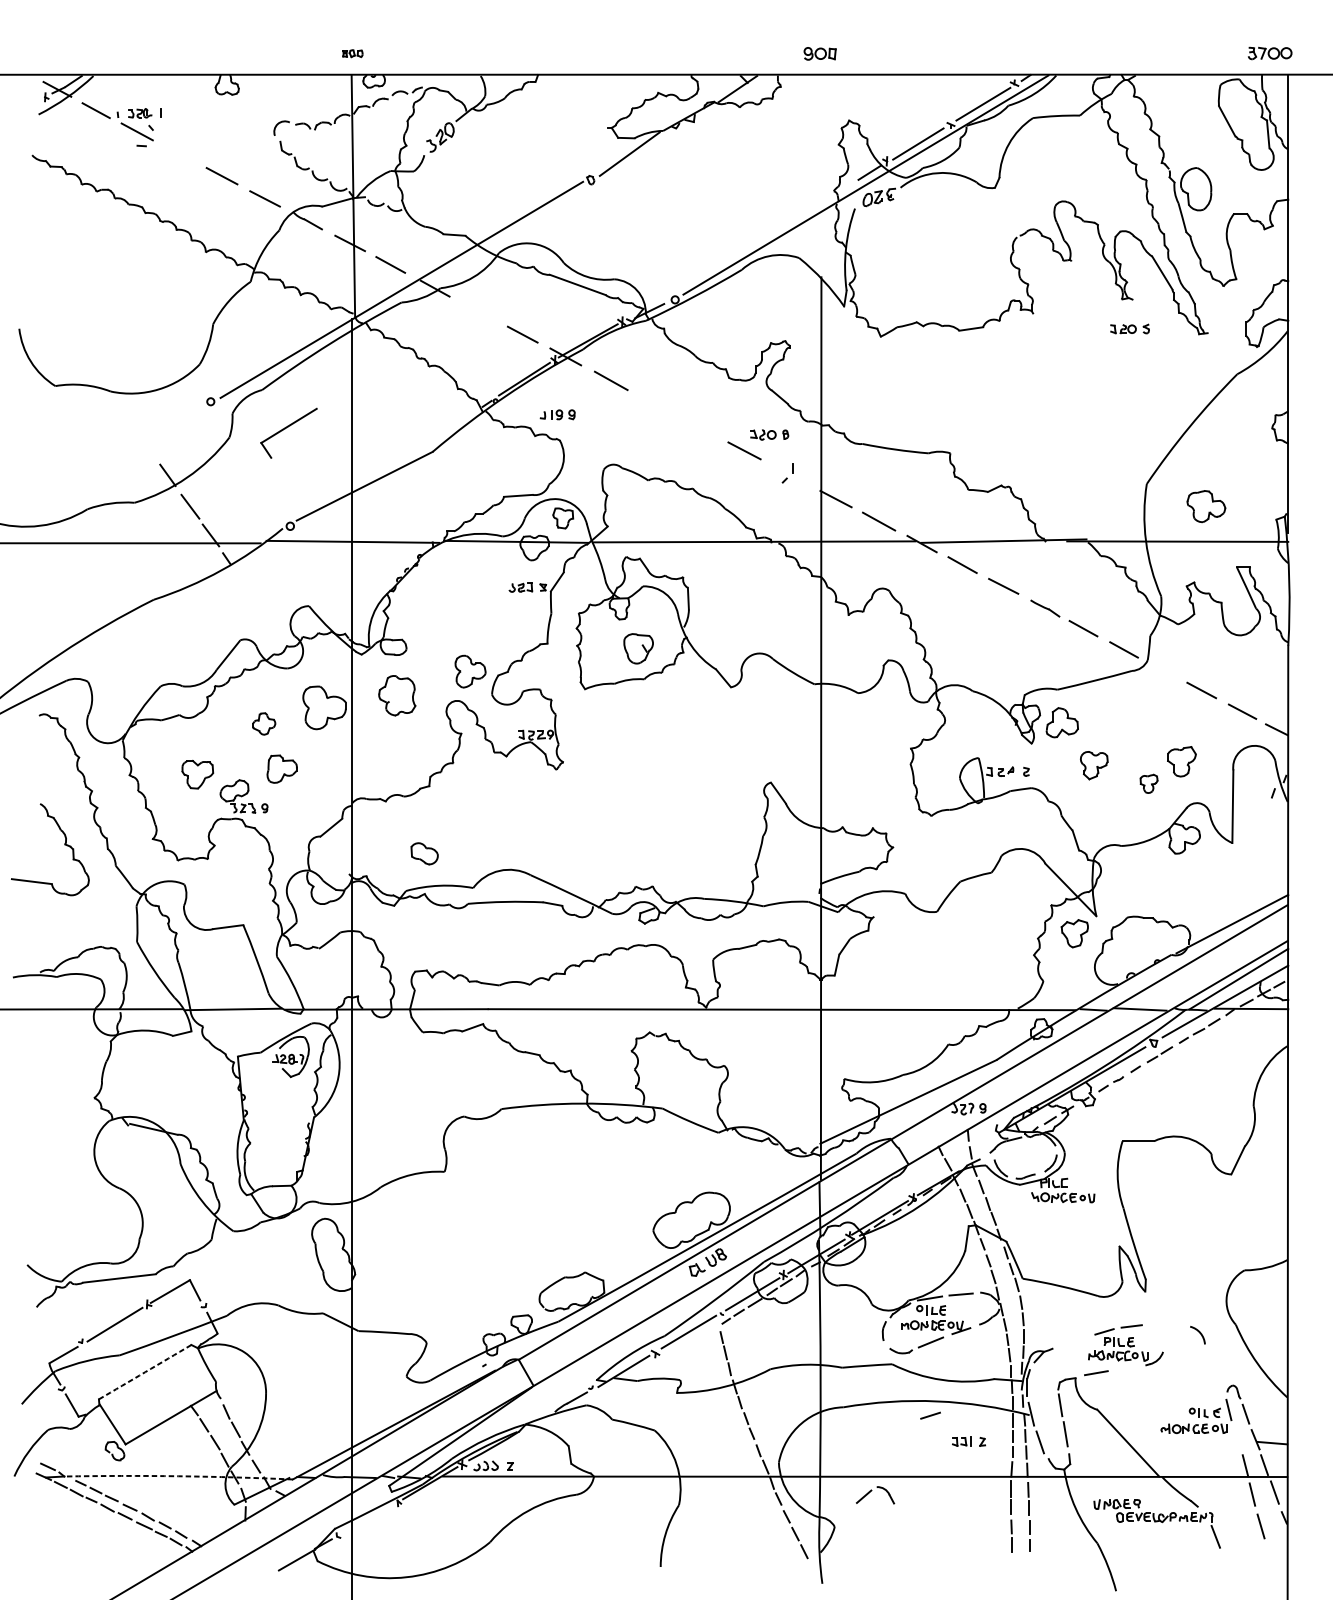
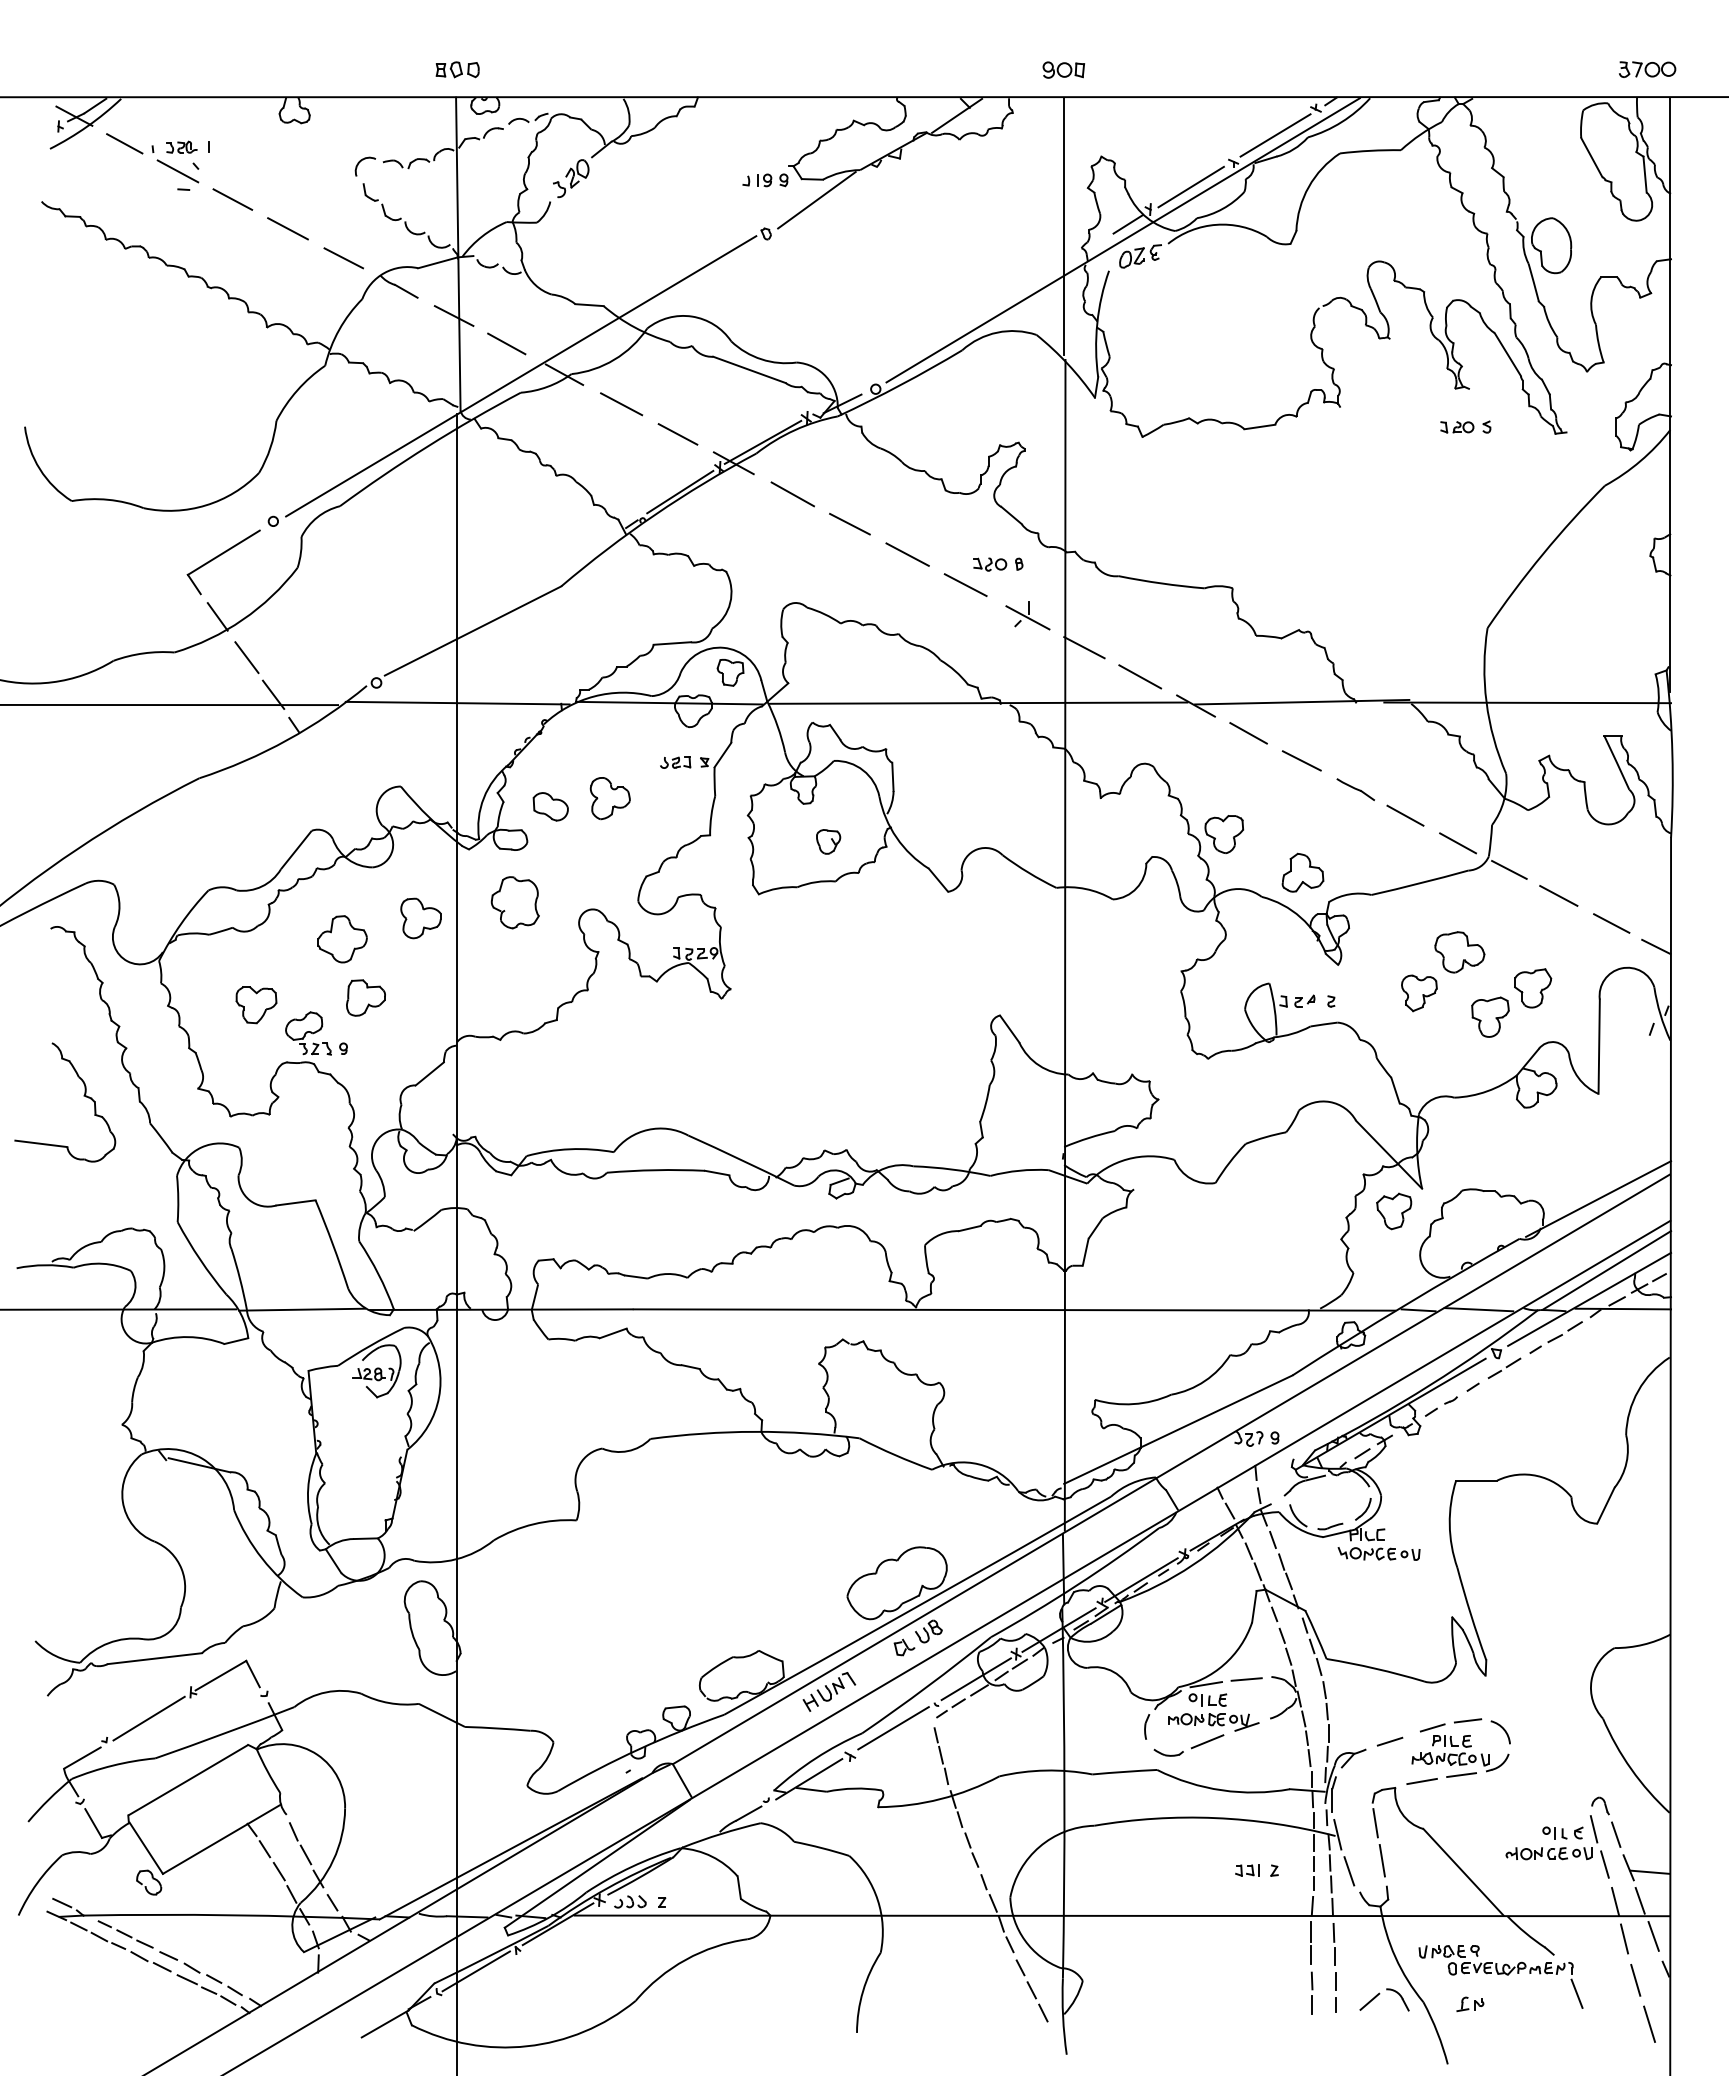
part: (352, 53) -> (457, 69), size x1.67
line: (179, 153) -> (232, 199), added
line: (819, 173) -> (1063, 225), added
line: (479, 311) -> (621, 404), added
line: (654, 403) -> (849, 523), added
part: (557, 414) -> (765, 180), moved
line: (699, 427) -> (907, 554), added
part: (284, 429) -> (218, 557), moved
line: (792, 475) -> (1027, 617), added
part: (1206, 506) -> (1459, 952), moved
part: (944, 643) -> (1224, 834), added
part: (638, 648) -> (828, 841), size x0.62
line: (1163, 670) -> (1509, 869), added
part: (469, 671) -> (609, 798), moved
part: (324, 707) -> (420, 918), size x0.71
part: (1061, 722) -> (1302, 872), moved
part: (264, 724) -> (342, 939), size x1.67
part: (1149, 783) -> (1490, 1016), size x1.67
part: (424, 853) -> (550, 806), moved
part: (639, 1303) -> (829, 1691), added
arc: (1199, 1333) -> (1502, 1729), moved
line: (1126, 1368) -> (1461, 1775), added
arc: (145, 1372) -> (188, 1780), dashed -> solid
line: (930, 1415) -> (1389, 1741), moved
line: (1236, 1437) -> (1604, 1864), added
arc: (178, 1476) -> (231, 1915), dashed -> solid
part: (871, 1491) -> (1379, 1994), moved
line: (366, 1519) -> (475, 1971), added
part: (1133, 1544) -> (1470, 2003), added
line: (1271, 1559) -> (1649, 2023), added

